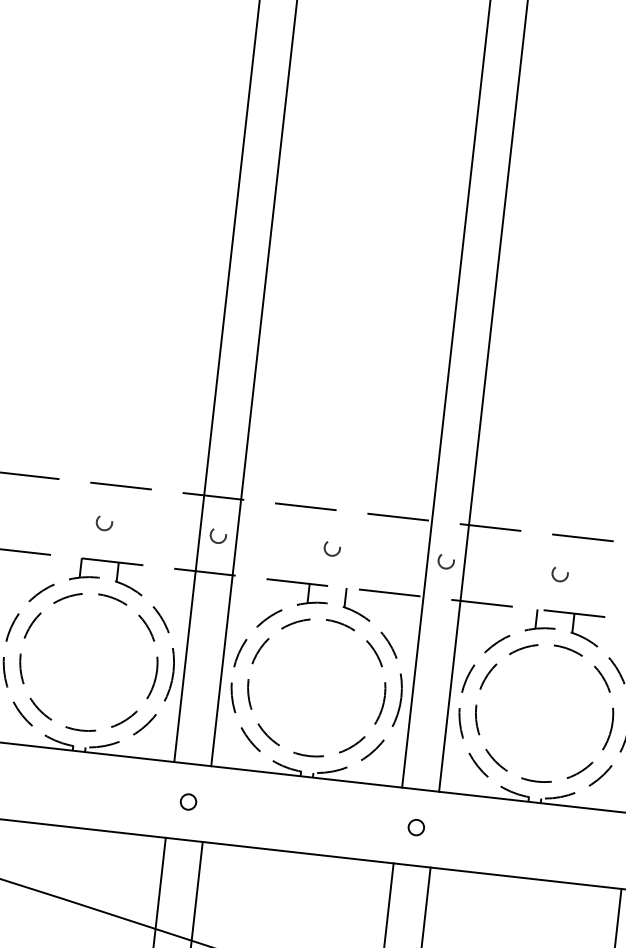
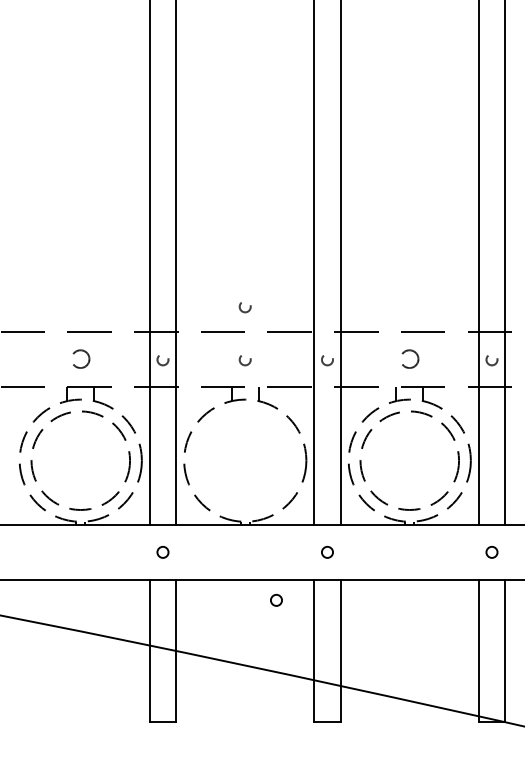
circle: (339, 475) -> (244, 307), added
circle: (104, 523) -> (80, 360), size x1.6
circle: (559, 574) -> (409, 360), size x1.6
circle: (317, 687) -> (245, 460), removed
circle: (338, 884) -> (276, 599), added

